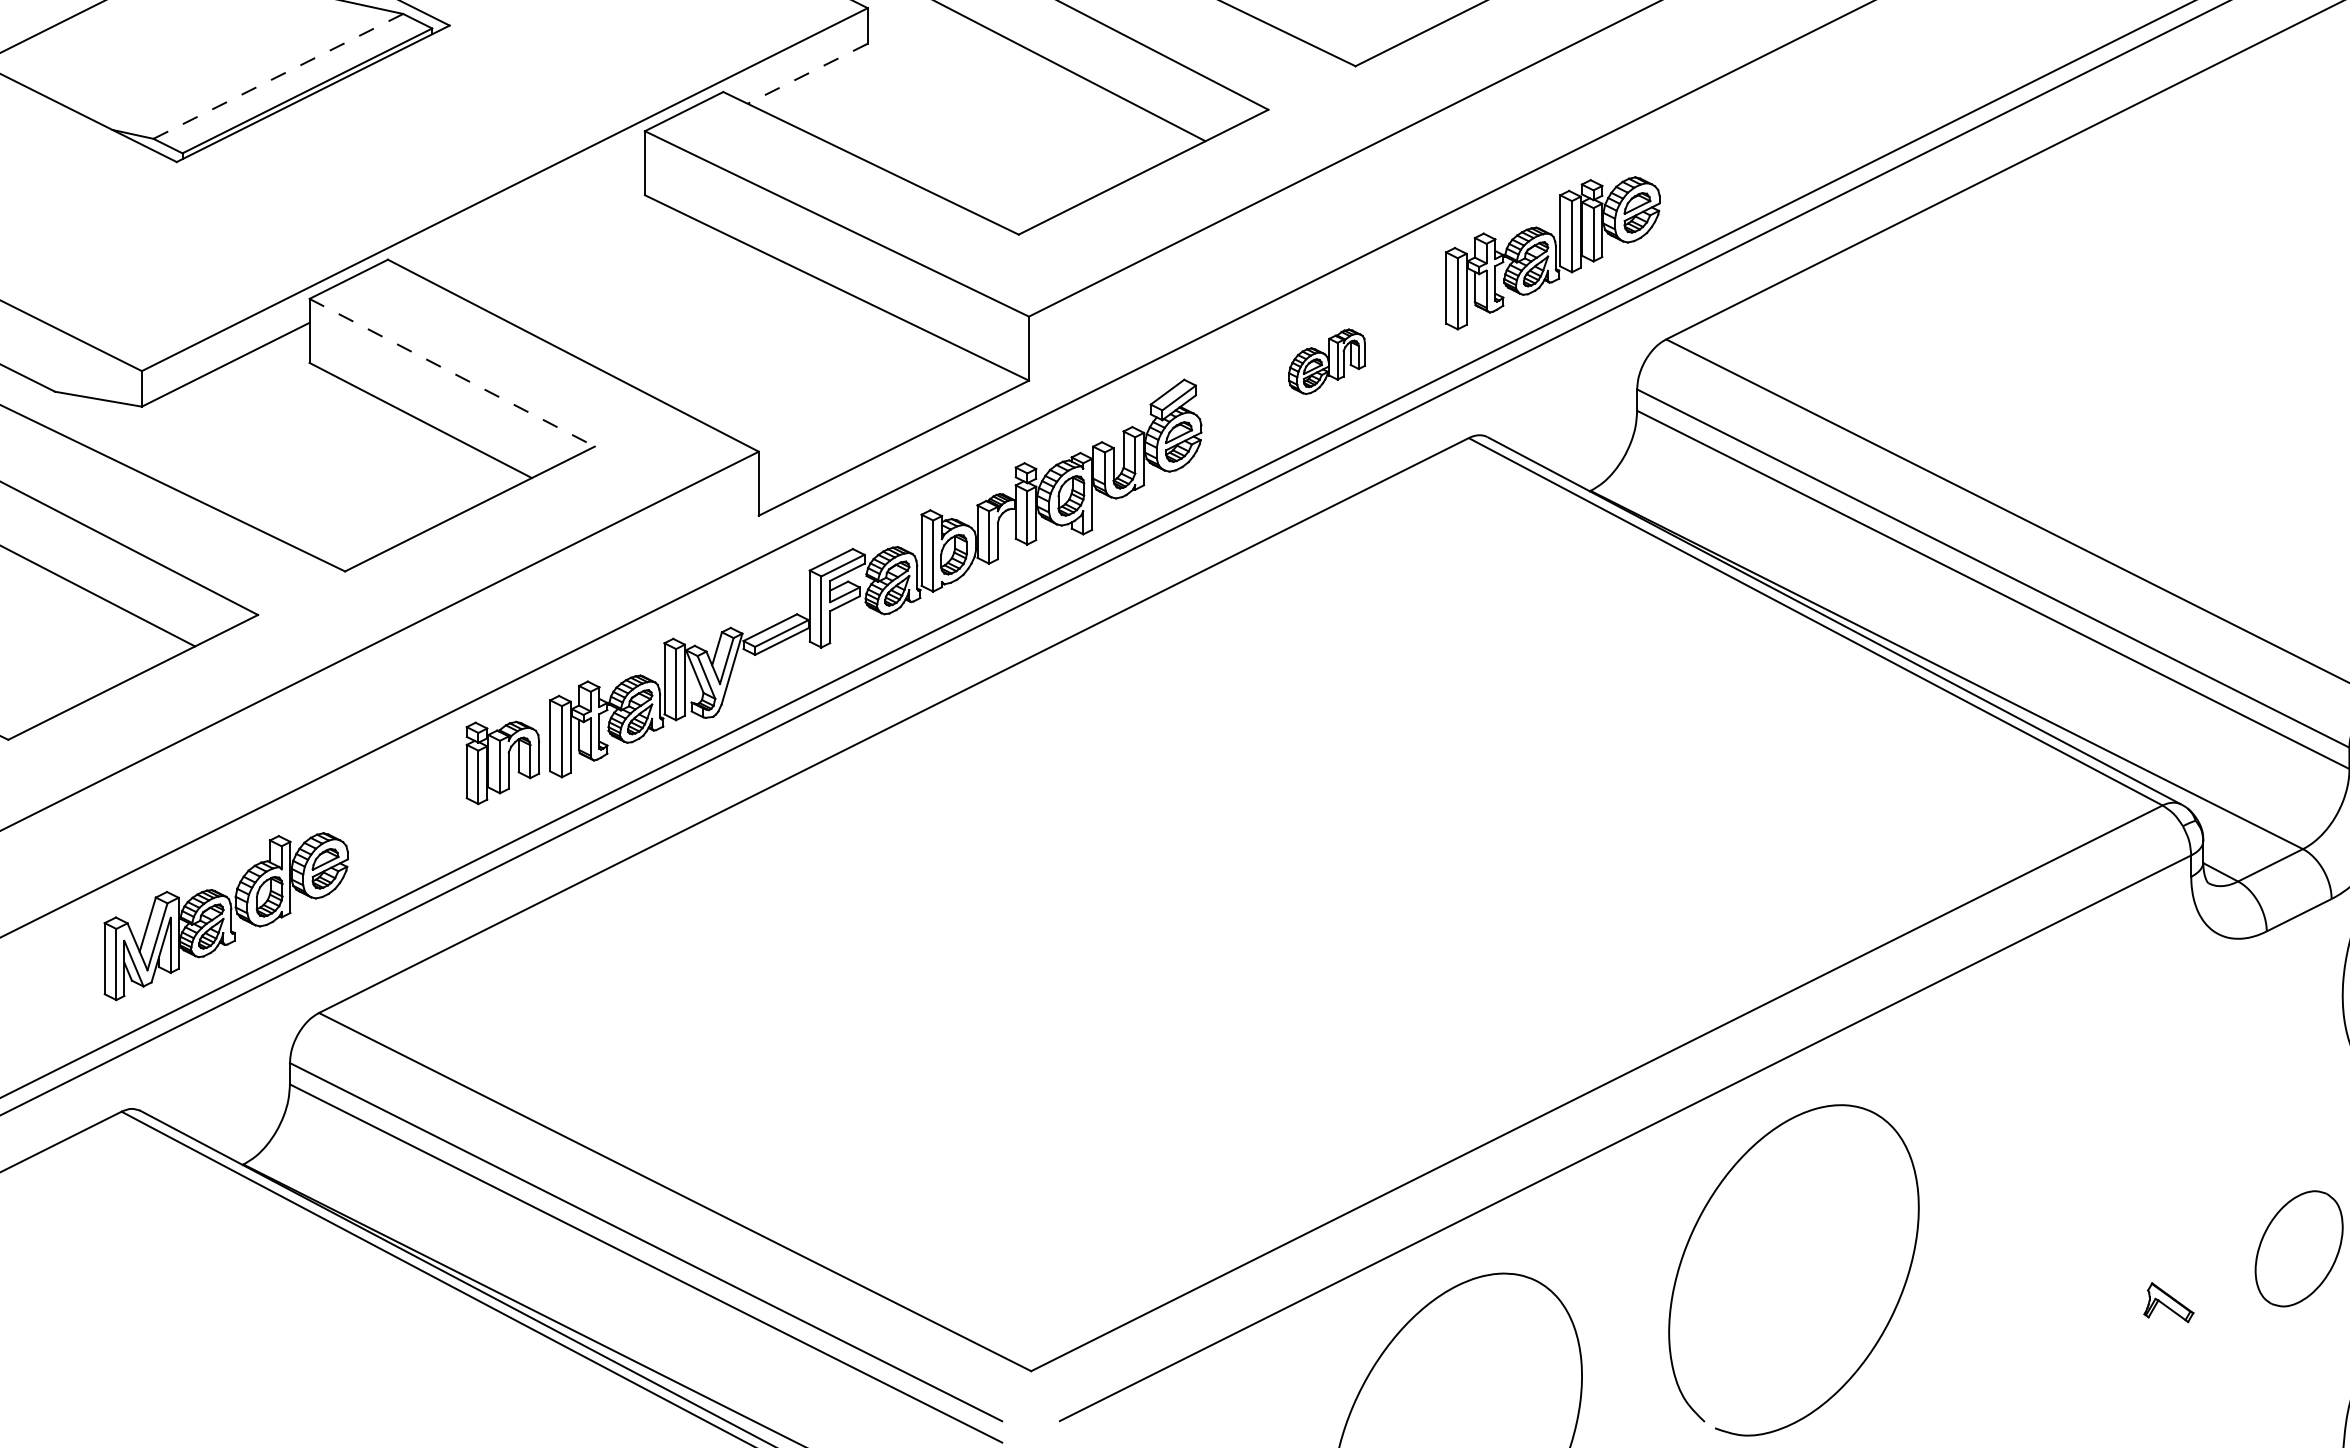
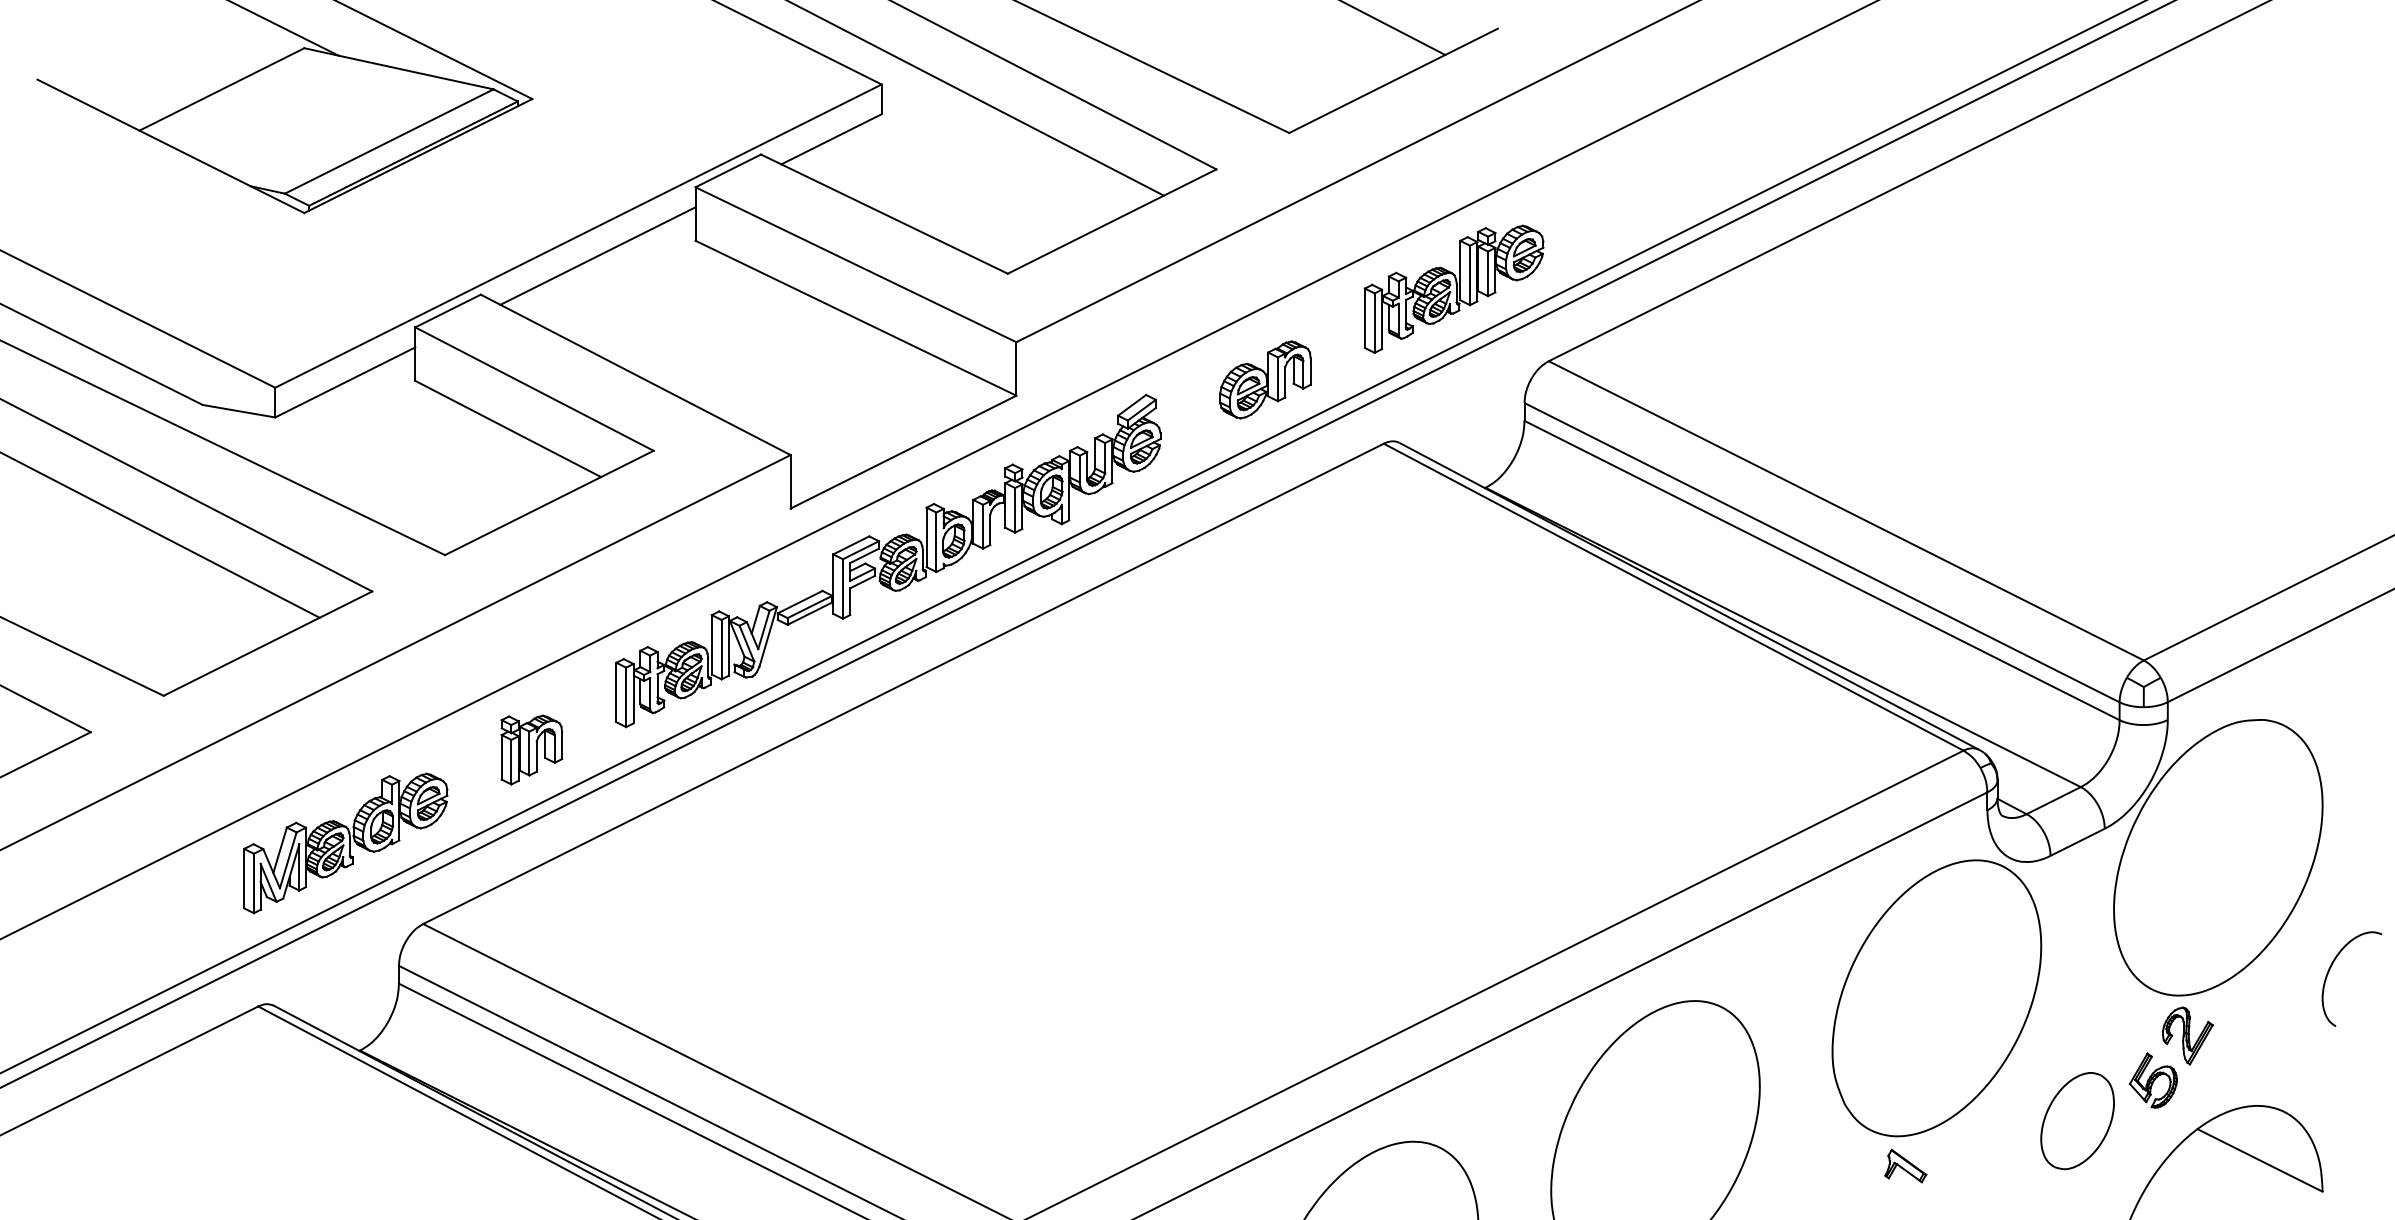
line: (807, 73) -> (831, 139), dashed -> solid
line: (278, 76) -> (389, 141), dashed -> solid
line: (527, 212) -> (597, 255), added
part: (1327, 361) -> (1265, 379), size x1.43
line: (452, 373) -> (534, 389), dashed -> solid
part: (502, 762) -> (531, 749), moved
part: (2130, 1102) -> (1936, 998), added
part: (2168, 1302) -> (1905, 1165), moved

